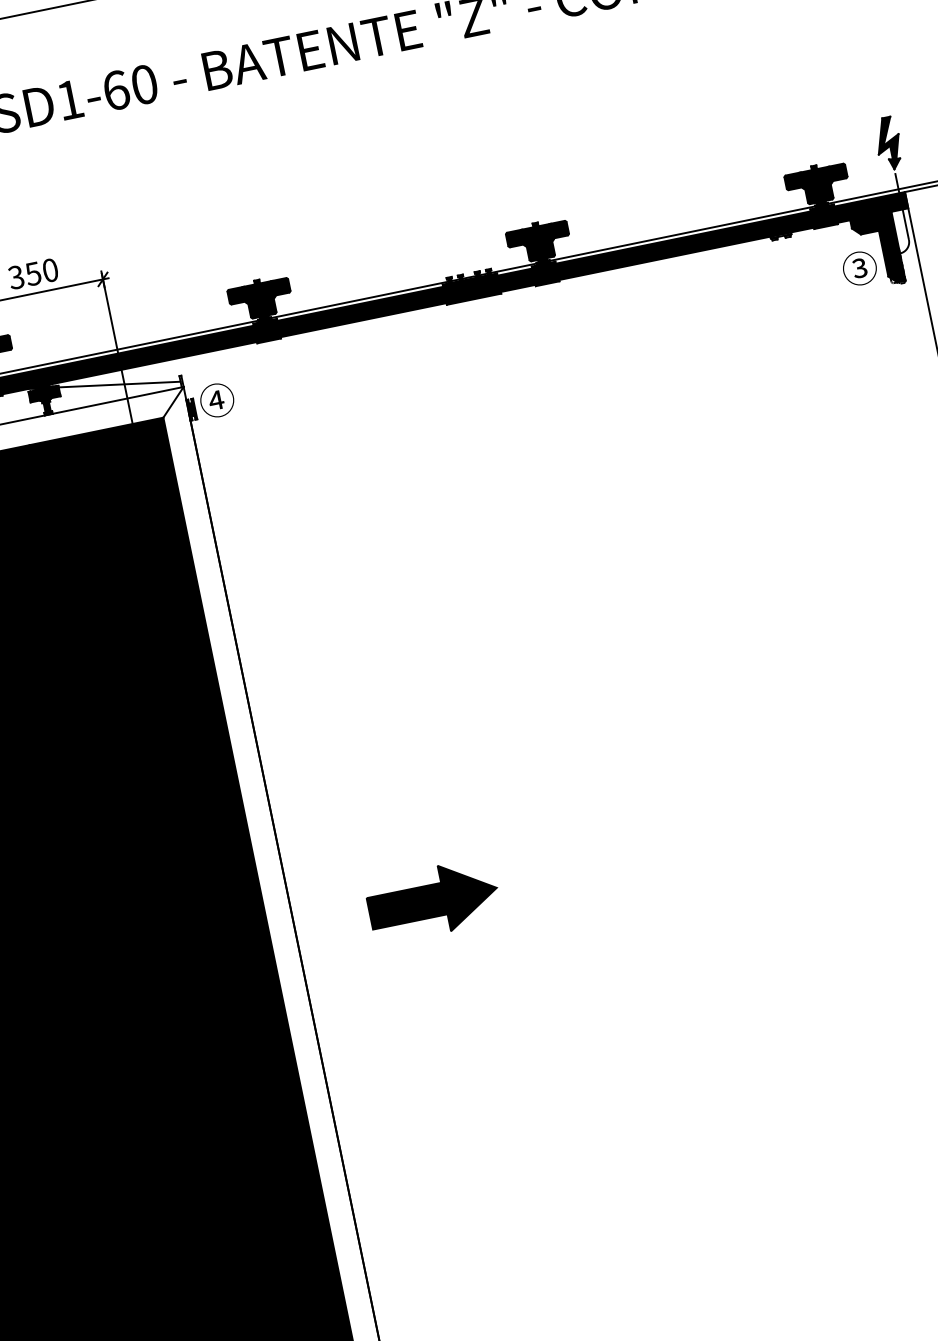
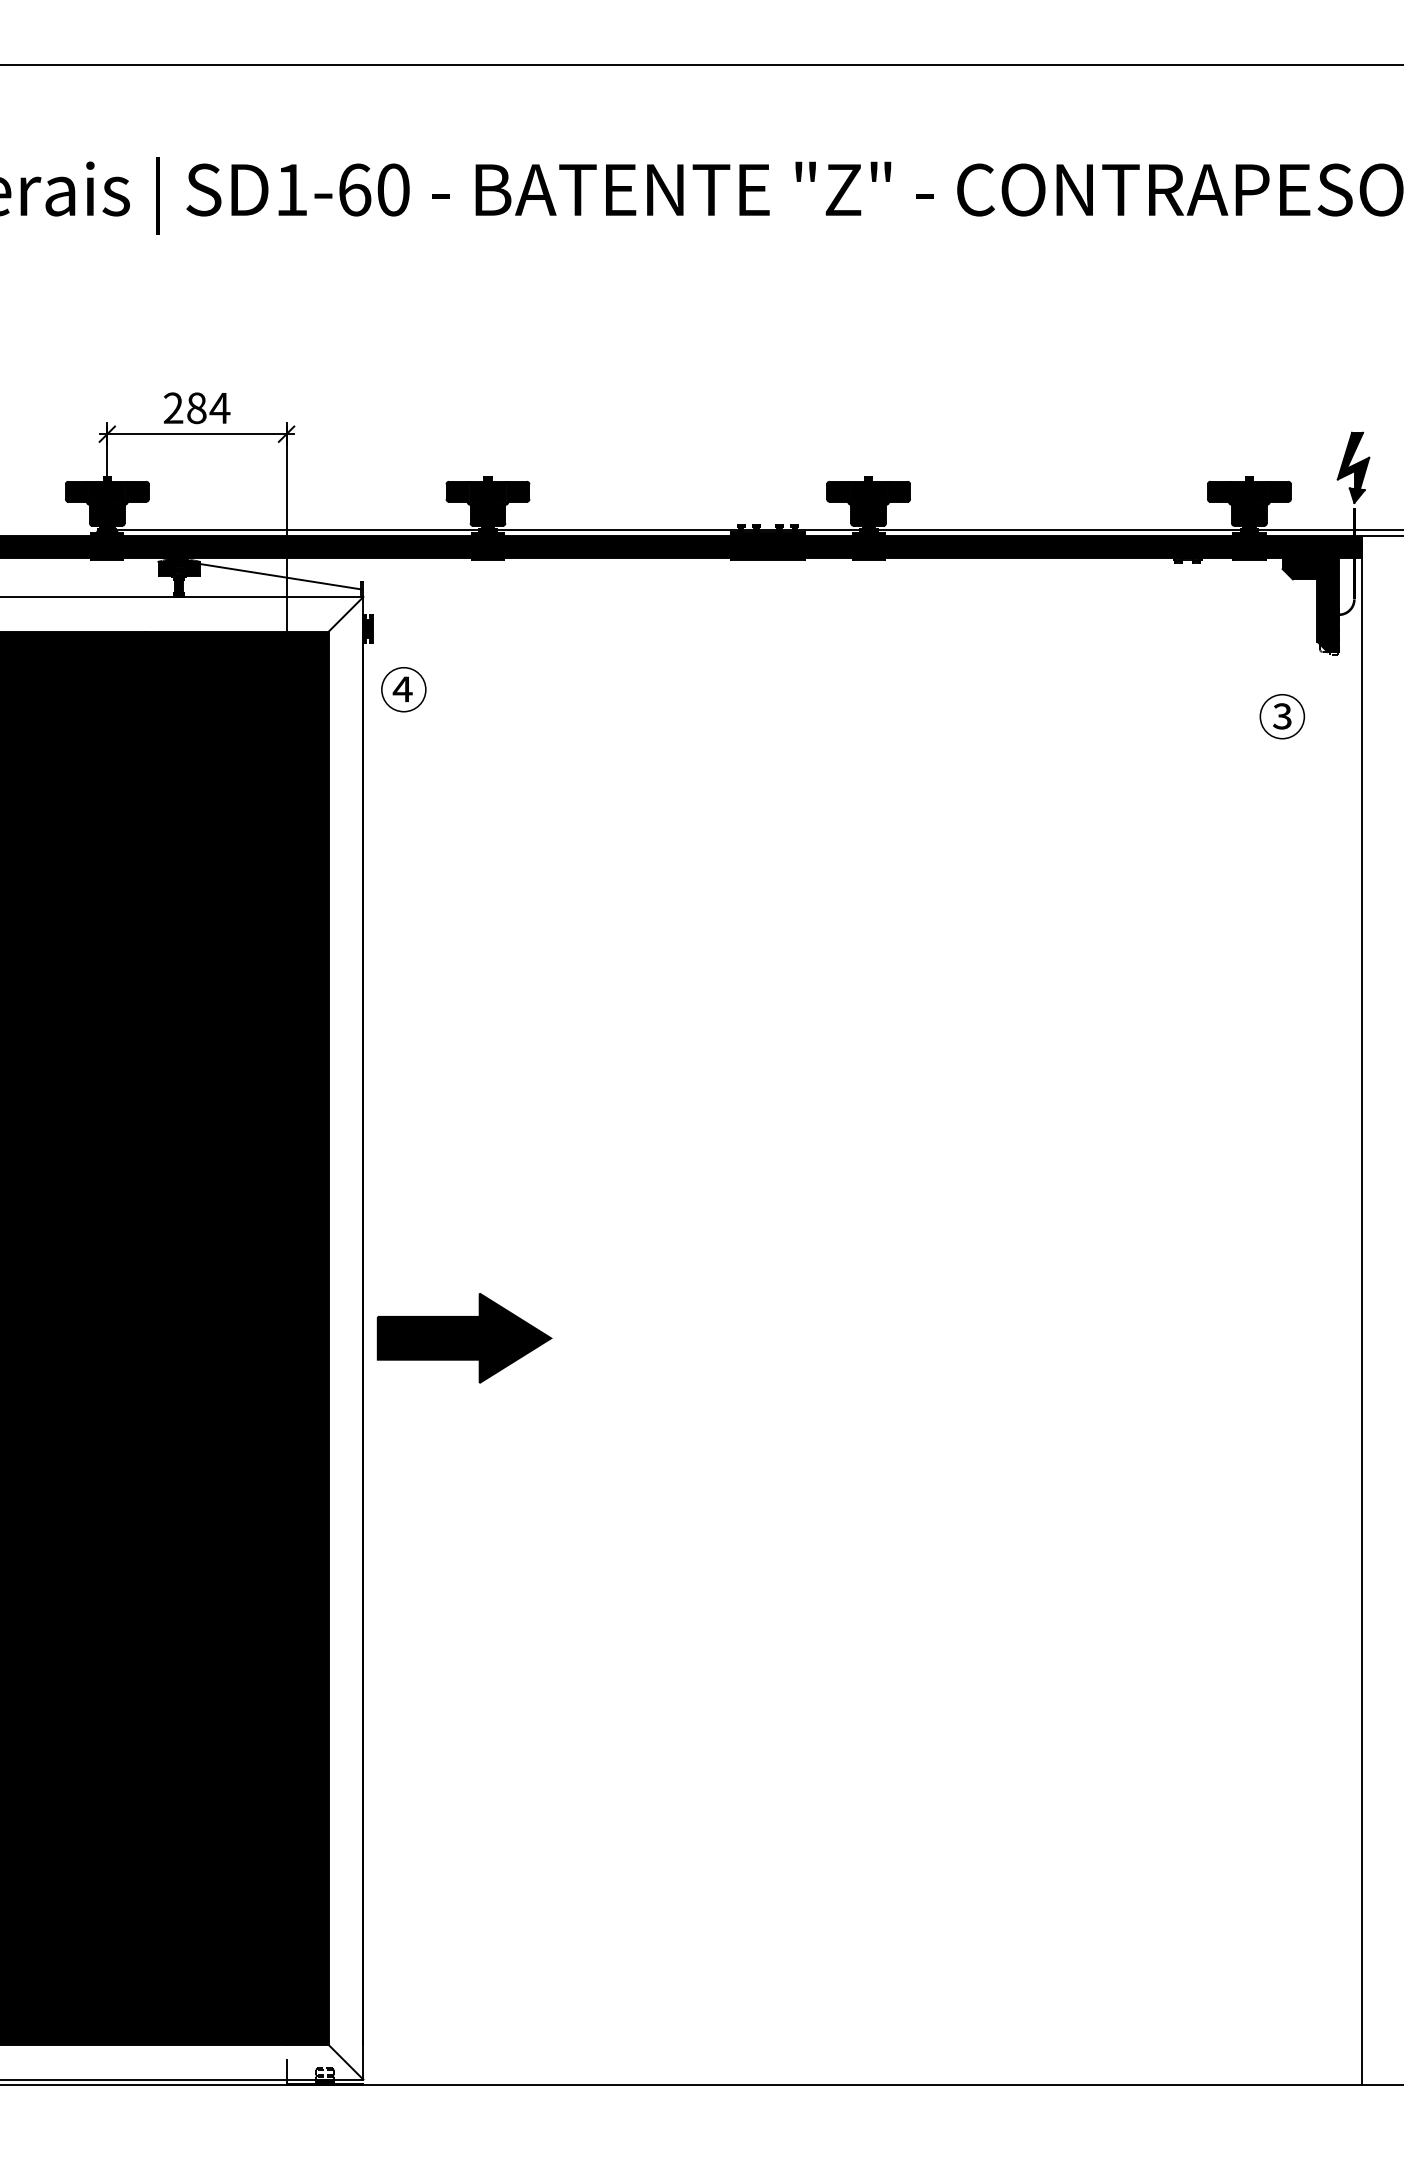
text: (859, 268) -> (1282, 716), moved
text: (33, 274) -> (196, 408), 350 -> 284
text: (216, 400) -> (403, 689), moved
part: (433, 901) -> (464, 1338), moved

